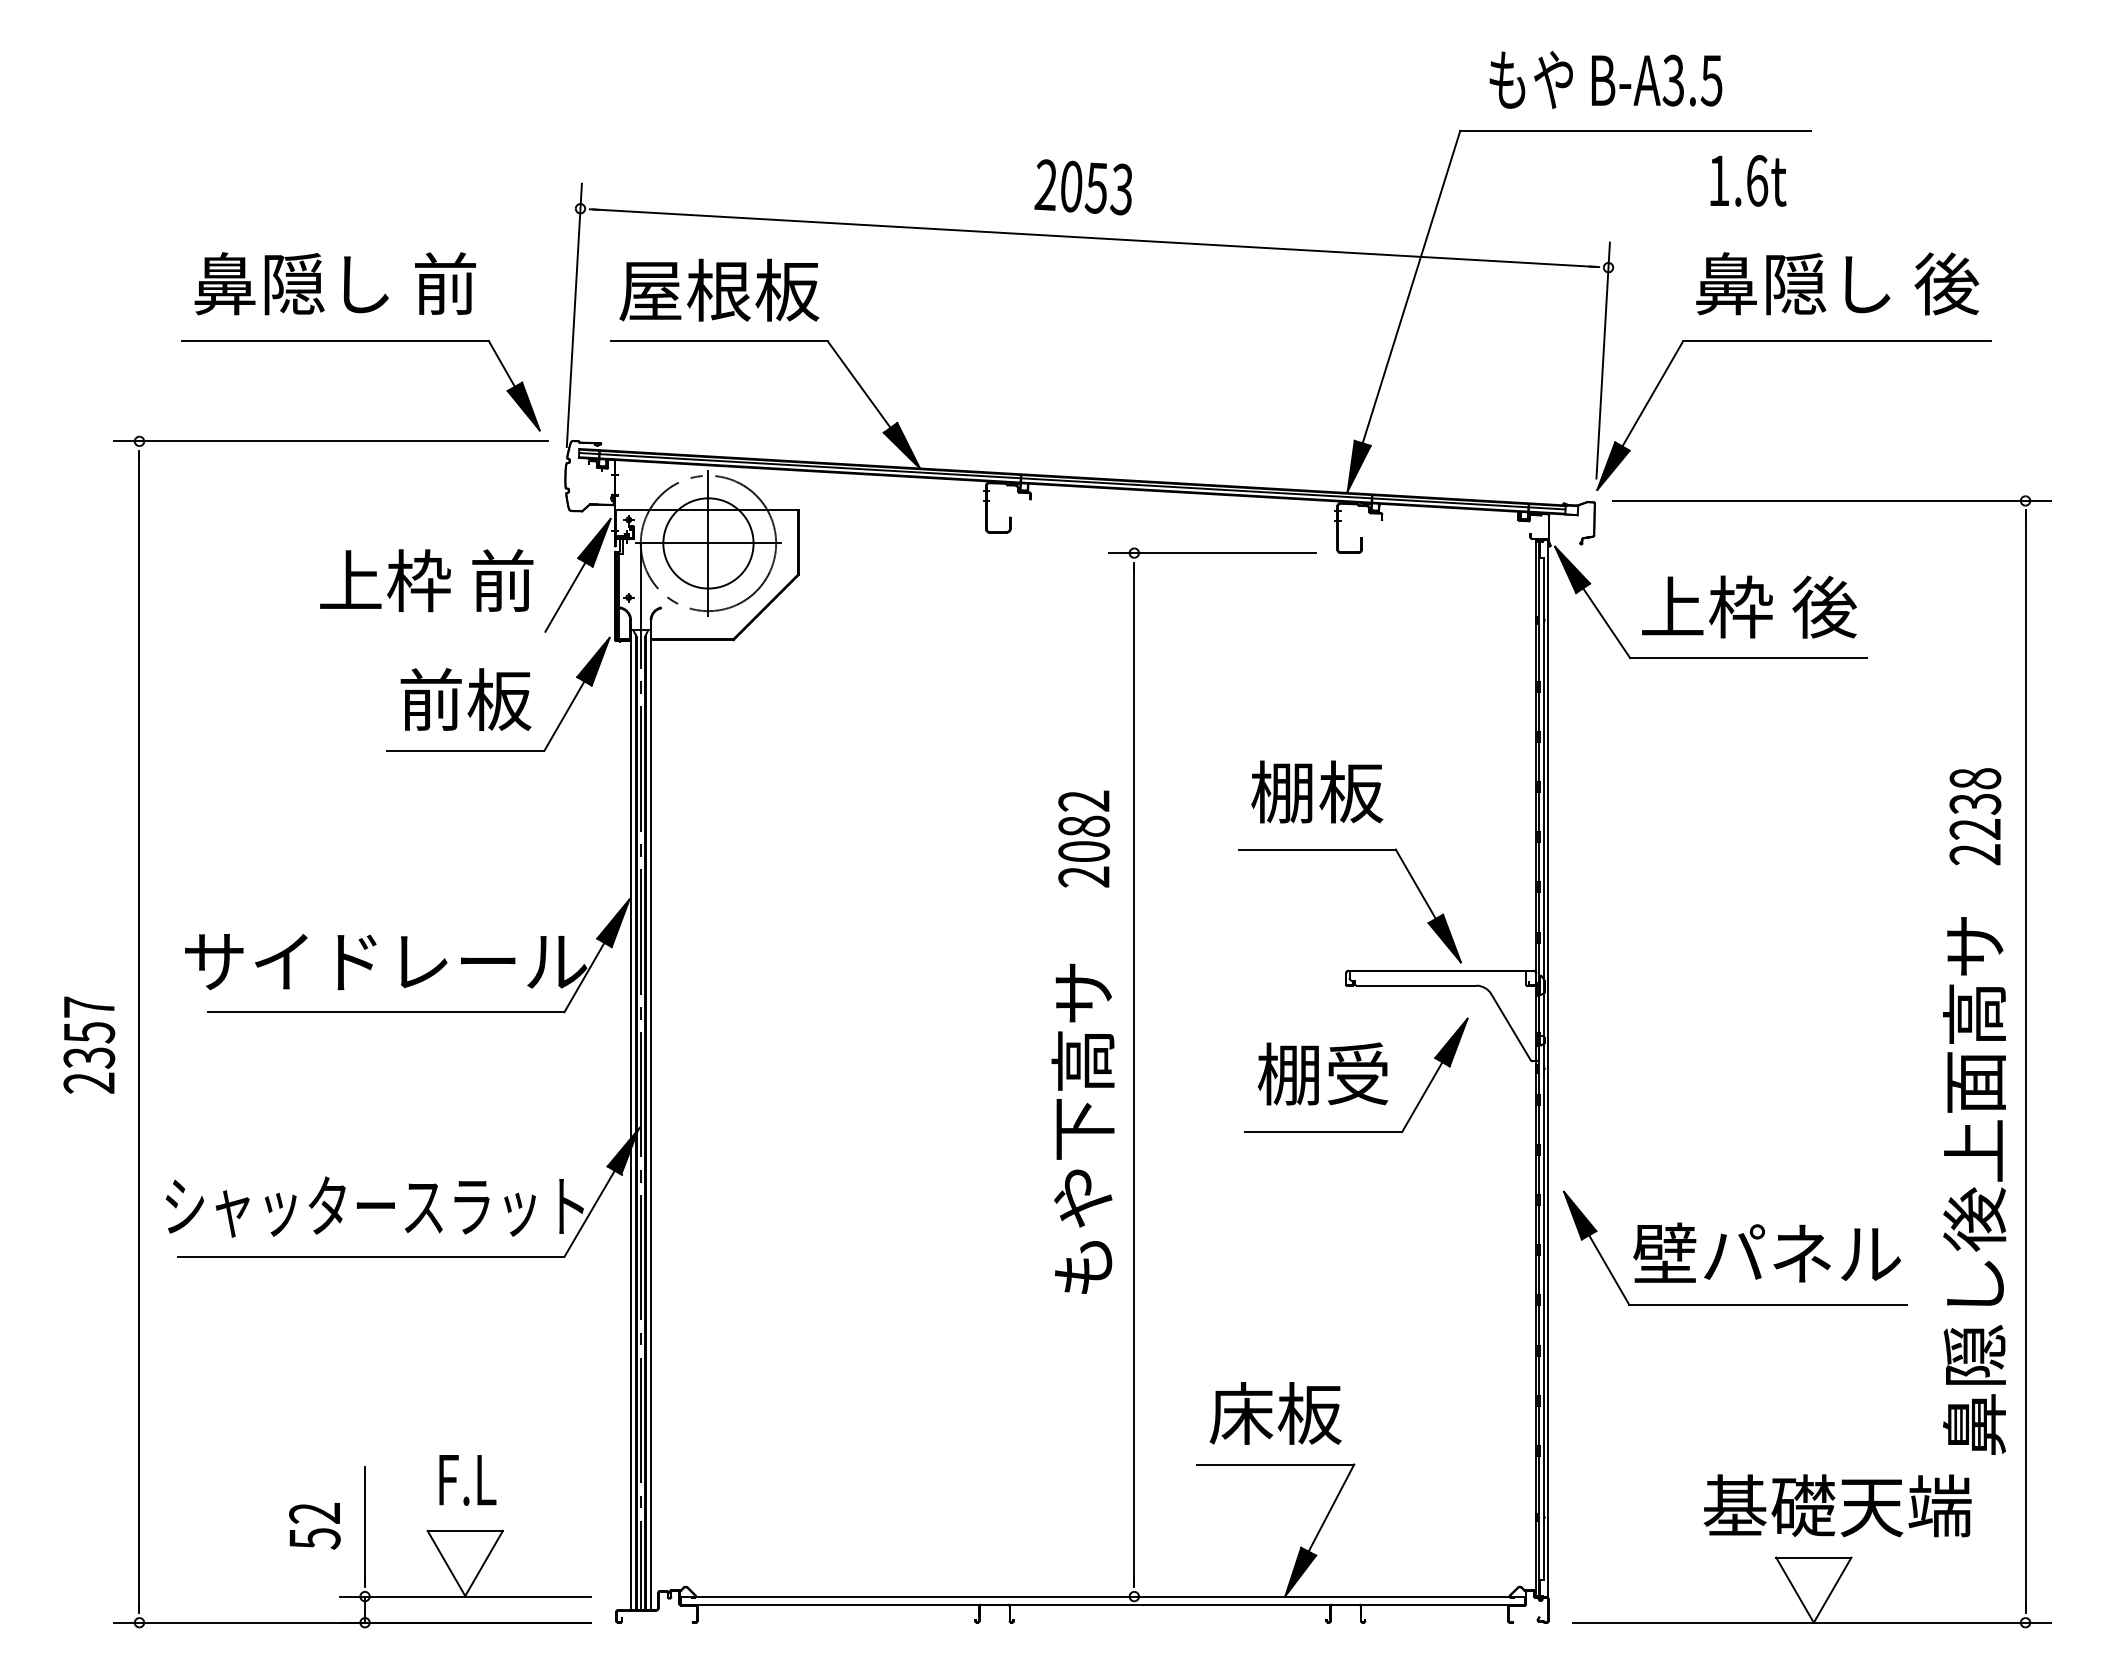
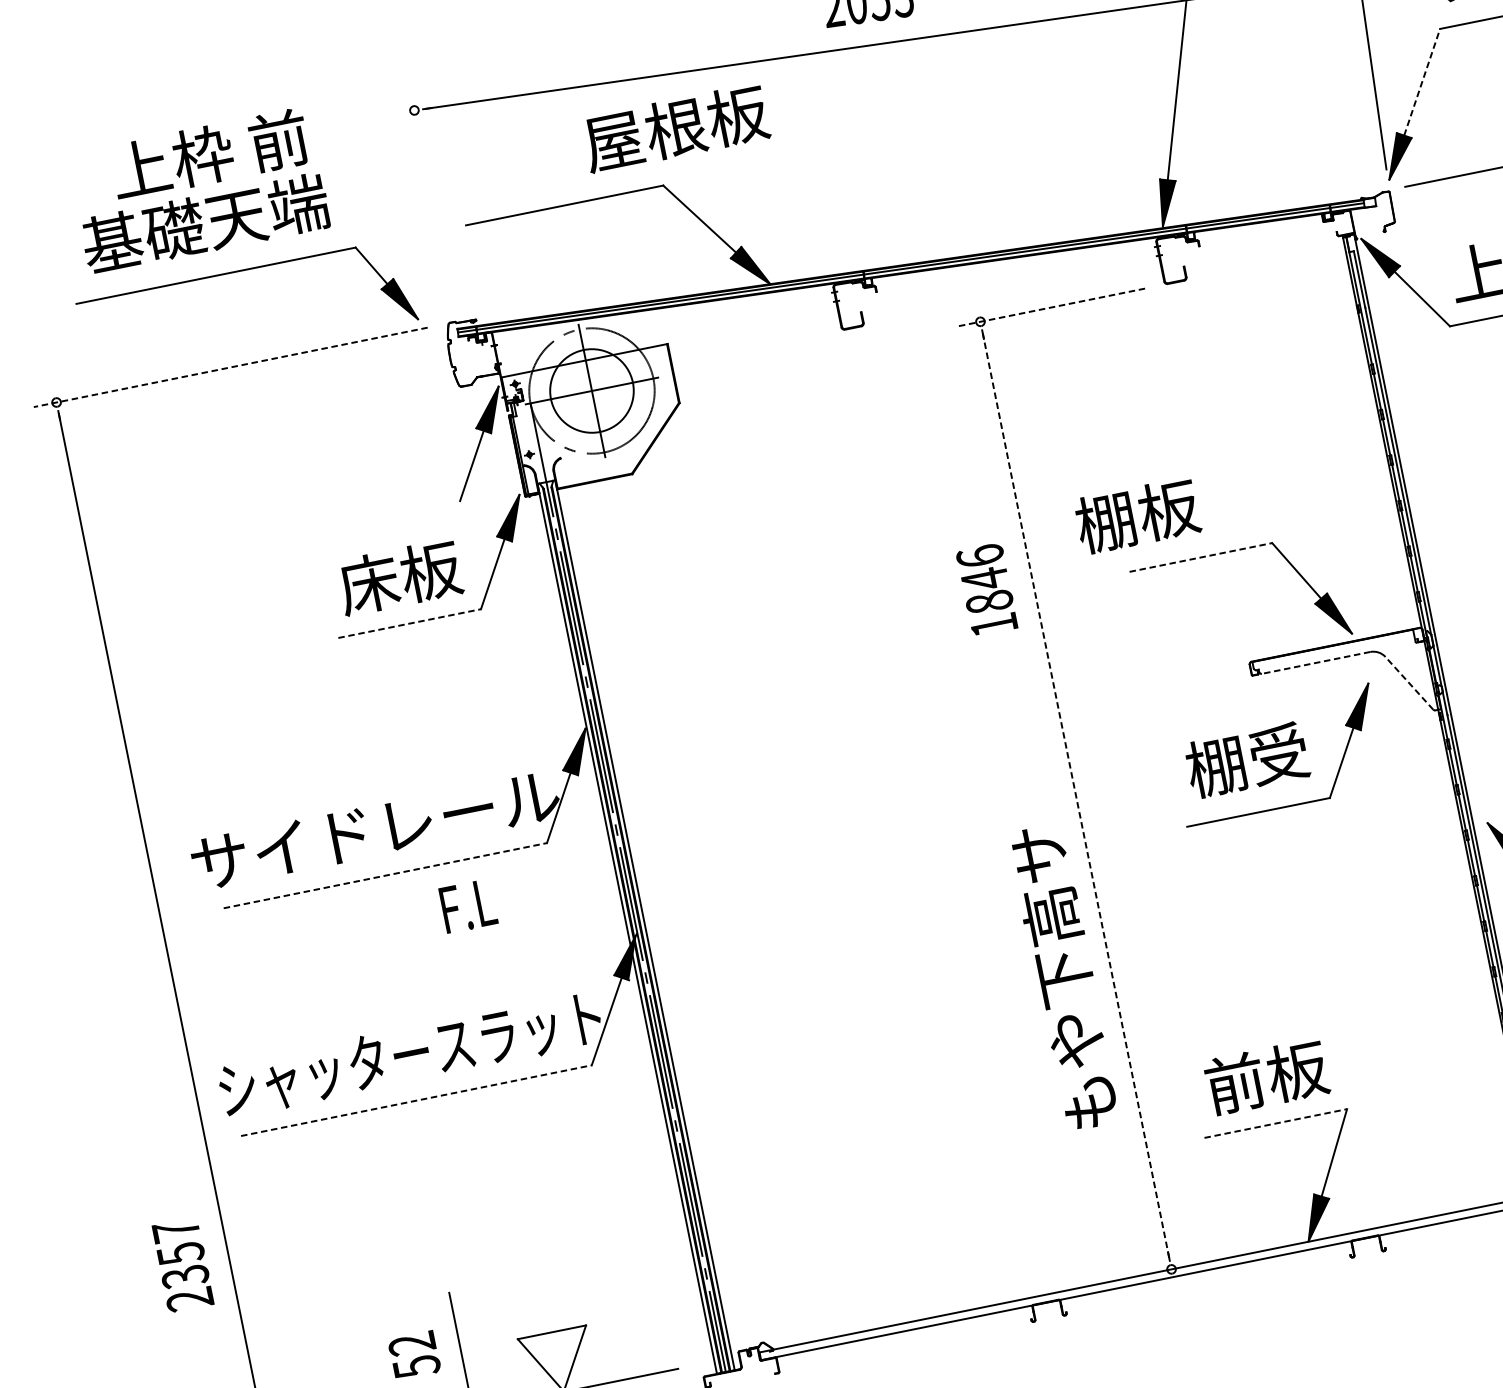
text: (335, 283) -> (205, 223), 鼻隠し 前 -> 基礎天端
text: (719, 289) -> (675, 127), moved
line: (573, 314) -> (427, 207), removed
line: (1652, 393) -> (1421, 81), solid -> dashed
line: (331, 441) -> (230, 367), solid -> dashed
line: (1211, 553) -> (1050, 308), solid -> dashed
text: (426, 580) -> (209, 154), moved
text: (431, 699) -> (369, 583), 前板 -> 床板
line: (465, 750) -> (409, 623), solid -> dashed
text: (1317, 791) -> (1137, 515), moved
text: (1084, 838) -> (987, 590), 2082 -> 1846
line: (1317, 849) -> (1201, 557), solid -> dashed
line: (1416, 985) -> (1315, 662), solid -> dashed
line: (386, 1012) -> (385, 875), solid -> dashed
line: (1510, 1026) -> (1408, 682), solid -> dashed
text: (89, 1044) -> (183, 1264), moved
line: (1134, 1074) -> (1076, 795), solid -> dashed
text: (1082, 1128) -> (1063, 977), moved
line: (371, 1256) -> (416, 1100), solid -> dashed
text: (1241, 1412) -> (1235, 1082), 床板 -> 前板
line: (1275, 1464) -> (1275, 1123), solid -> dashed
text: (467, 1480) -> (468, 906), moved

